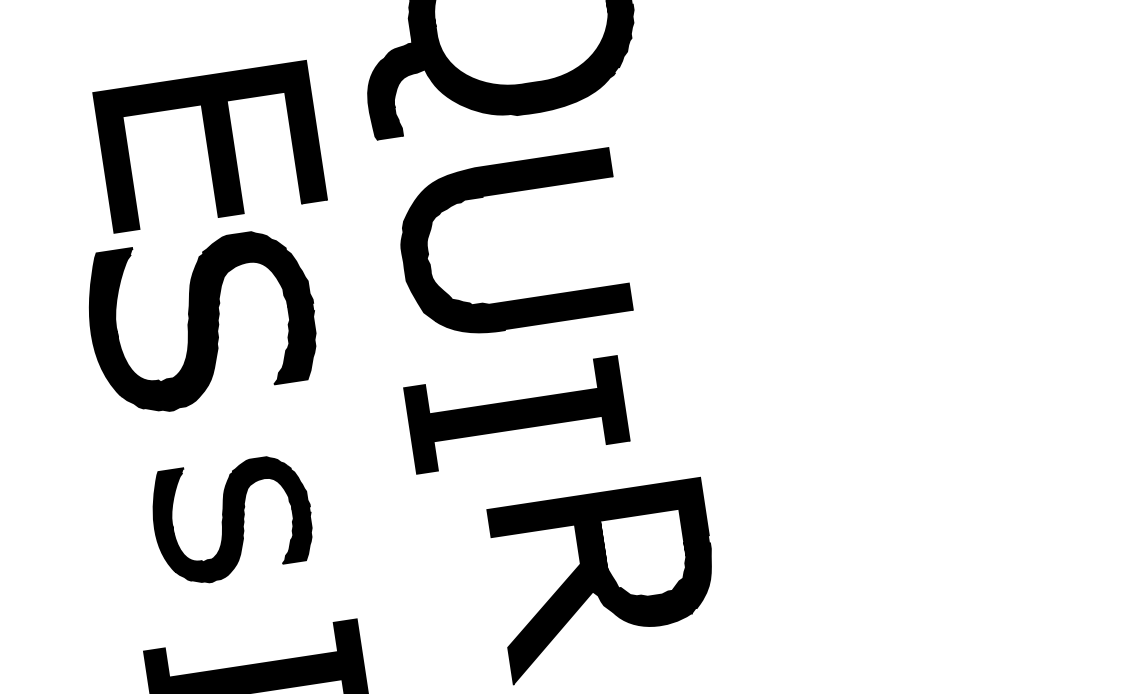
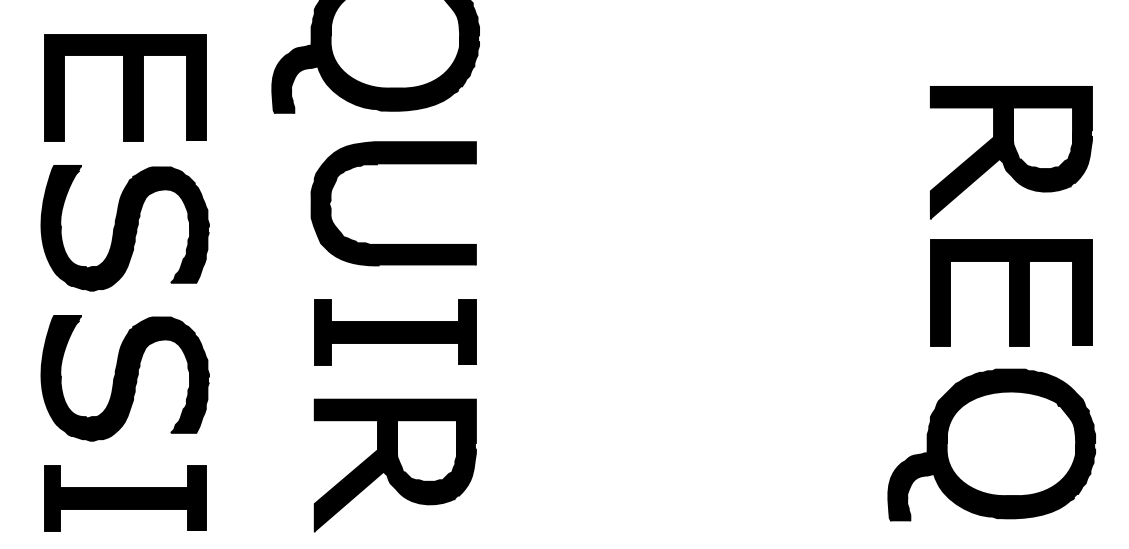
part: (210, 146) -> (125, 87), moved
part: (503, 193) -> (393, 164), moved
part: (517, 414) -> (395, 332), moved
part: (231, 520) -> (124, 378), size x1.43

